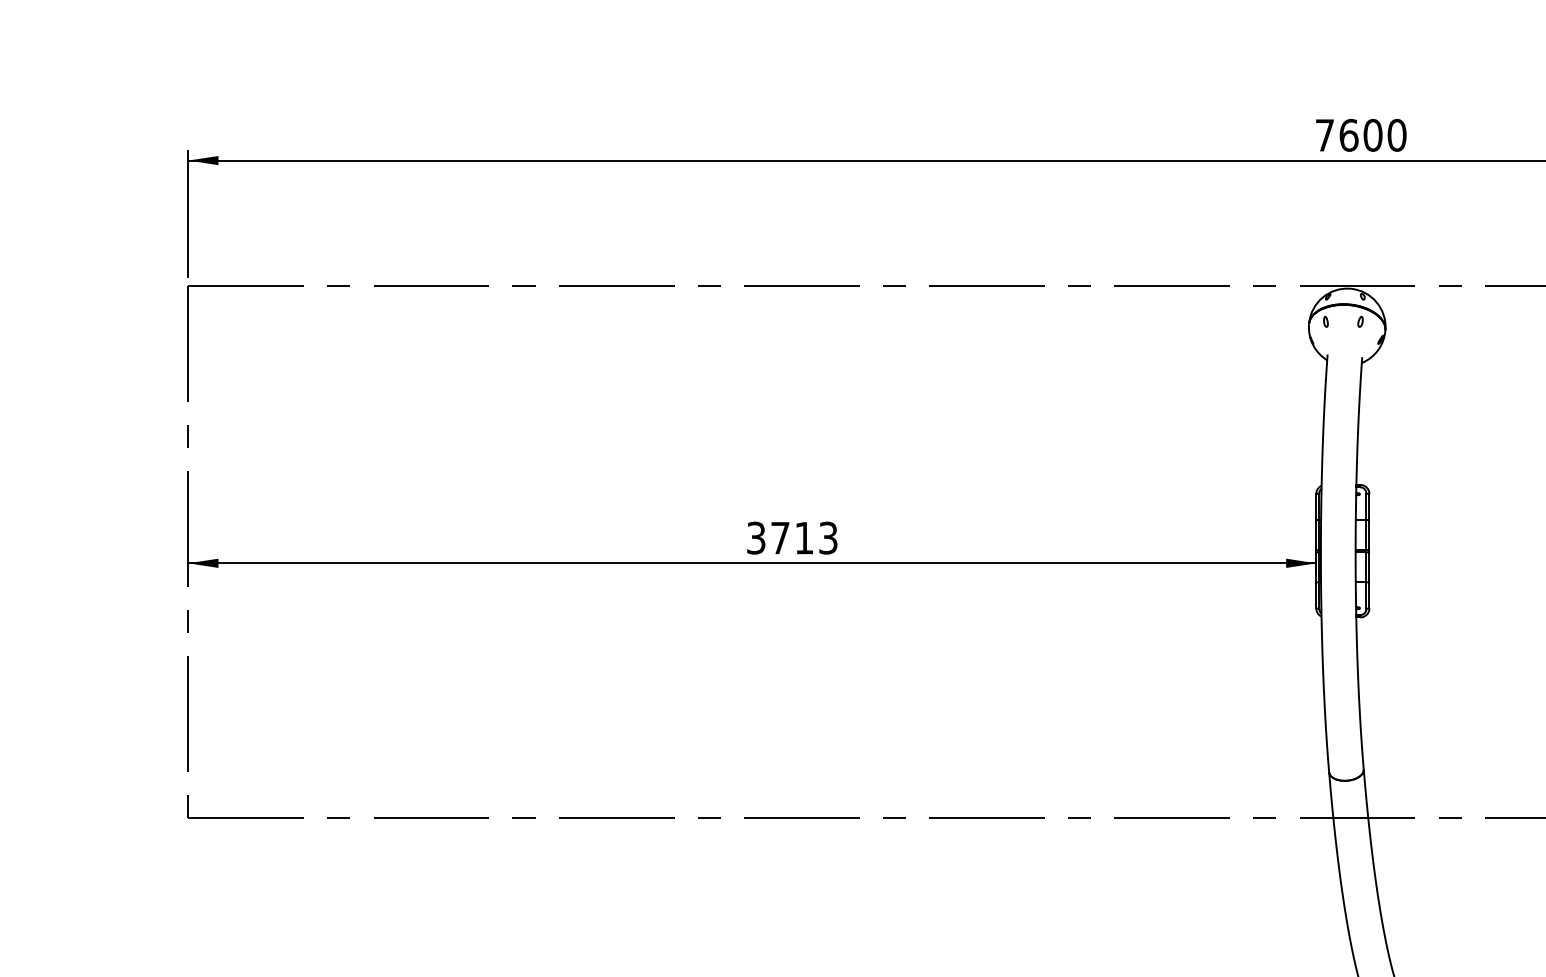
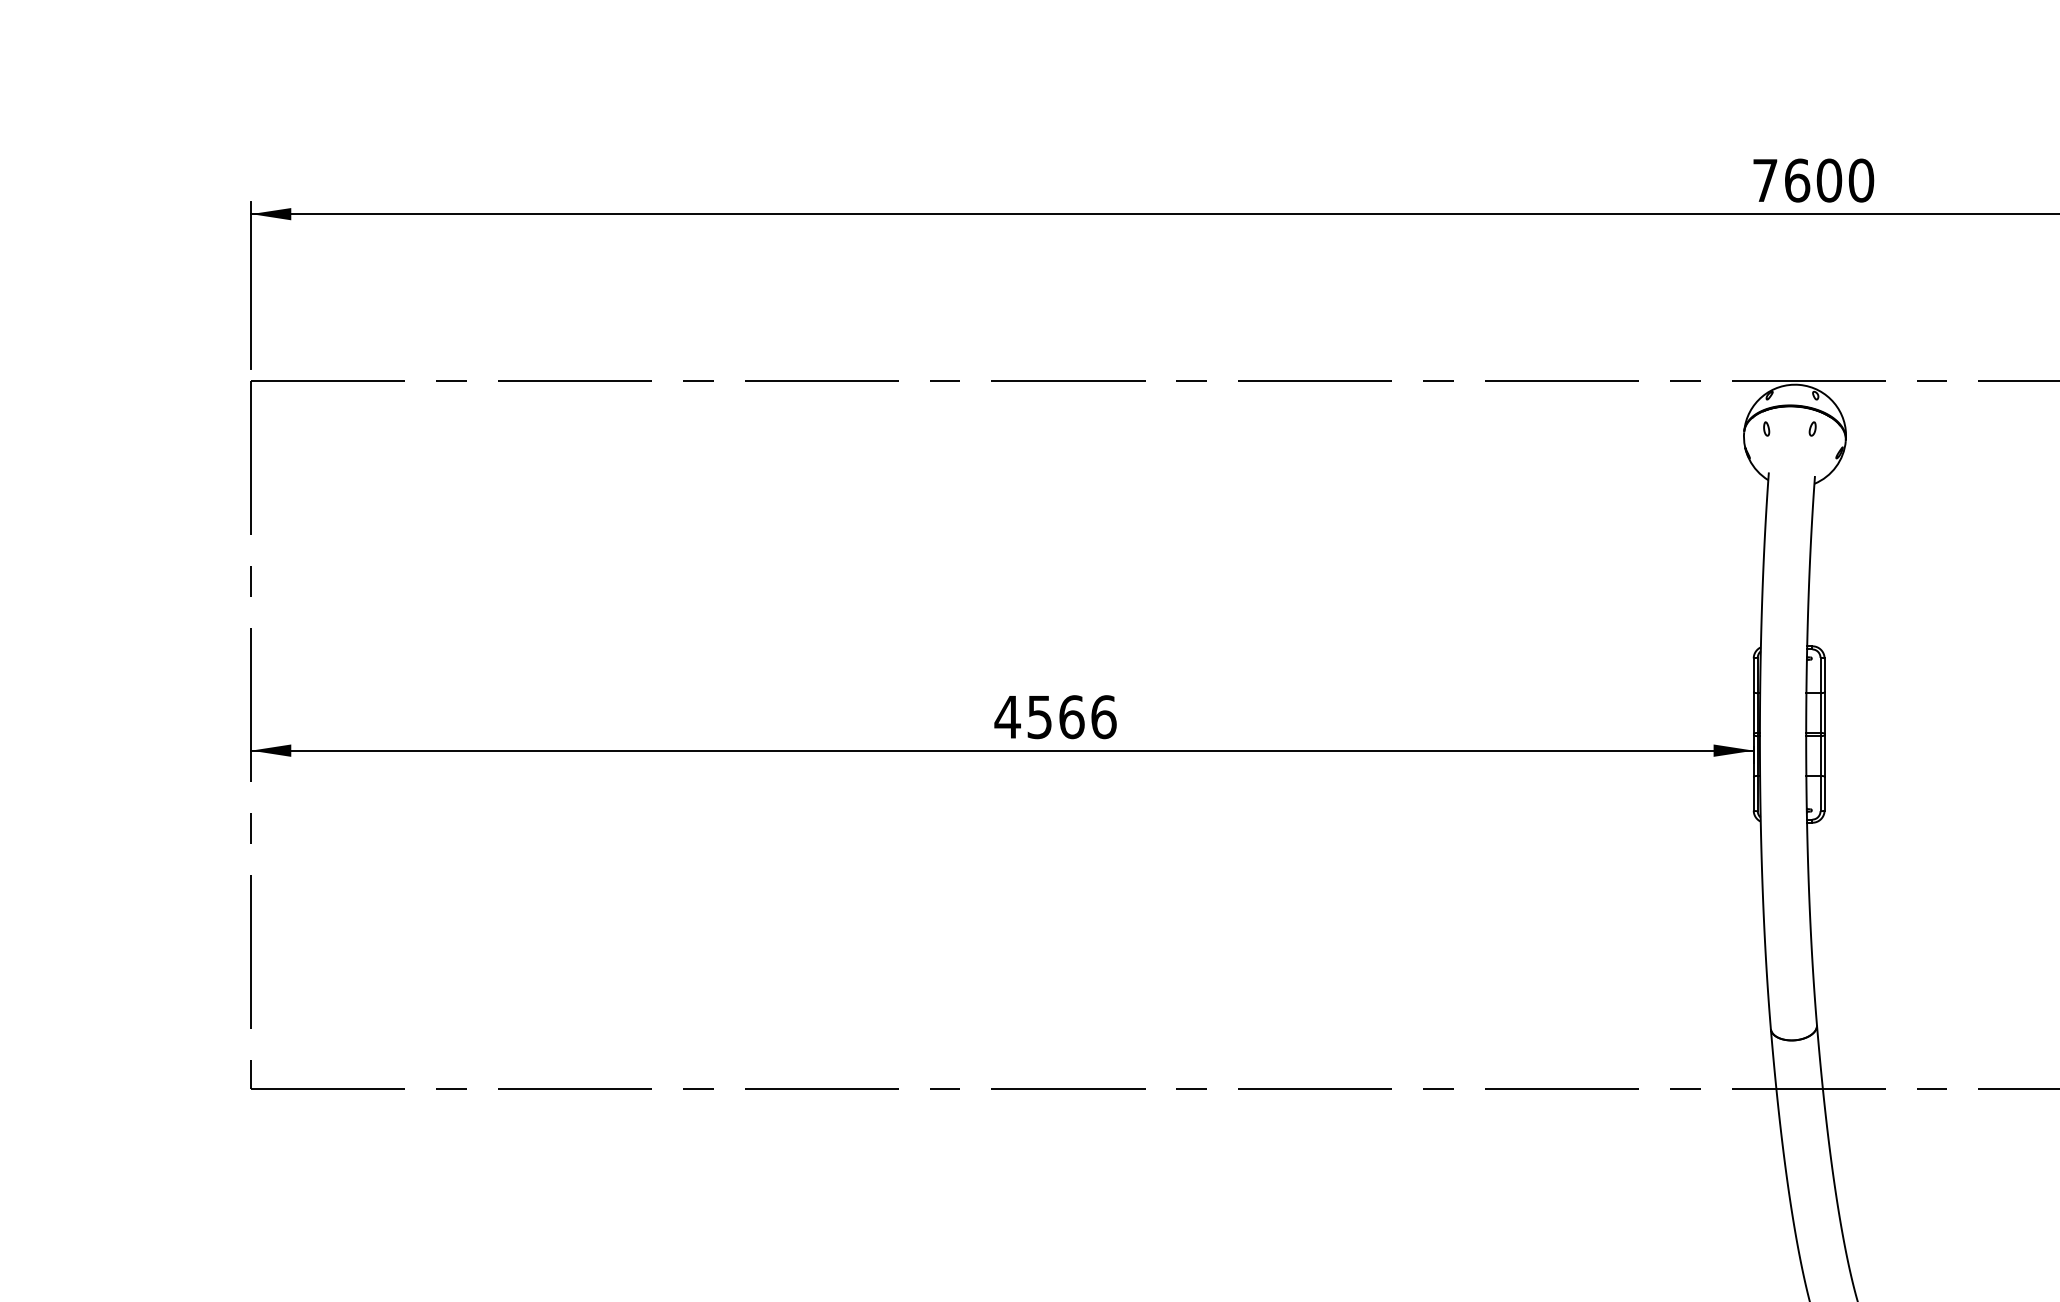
text: (792, 537) -> (1055, 716), 3713 -> 4566

